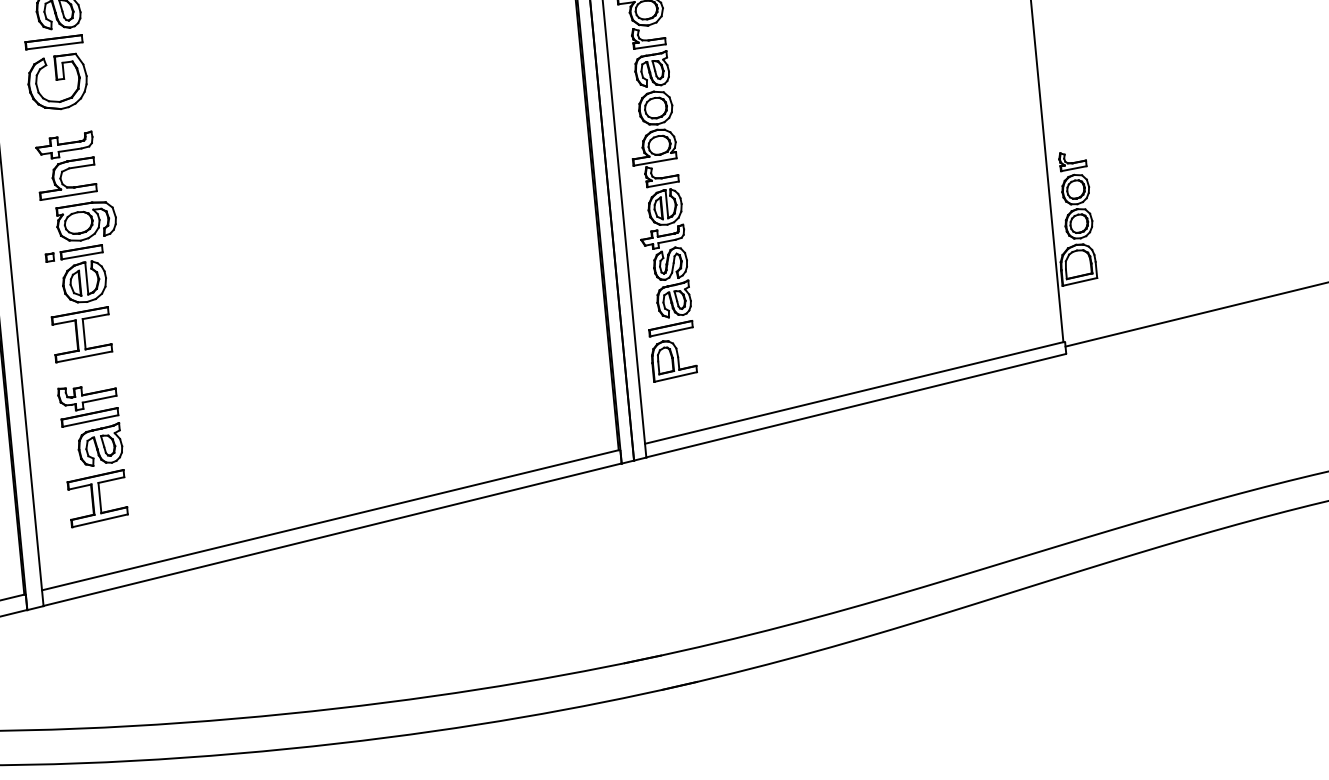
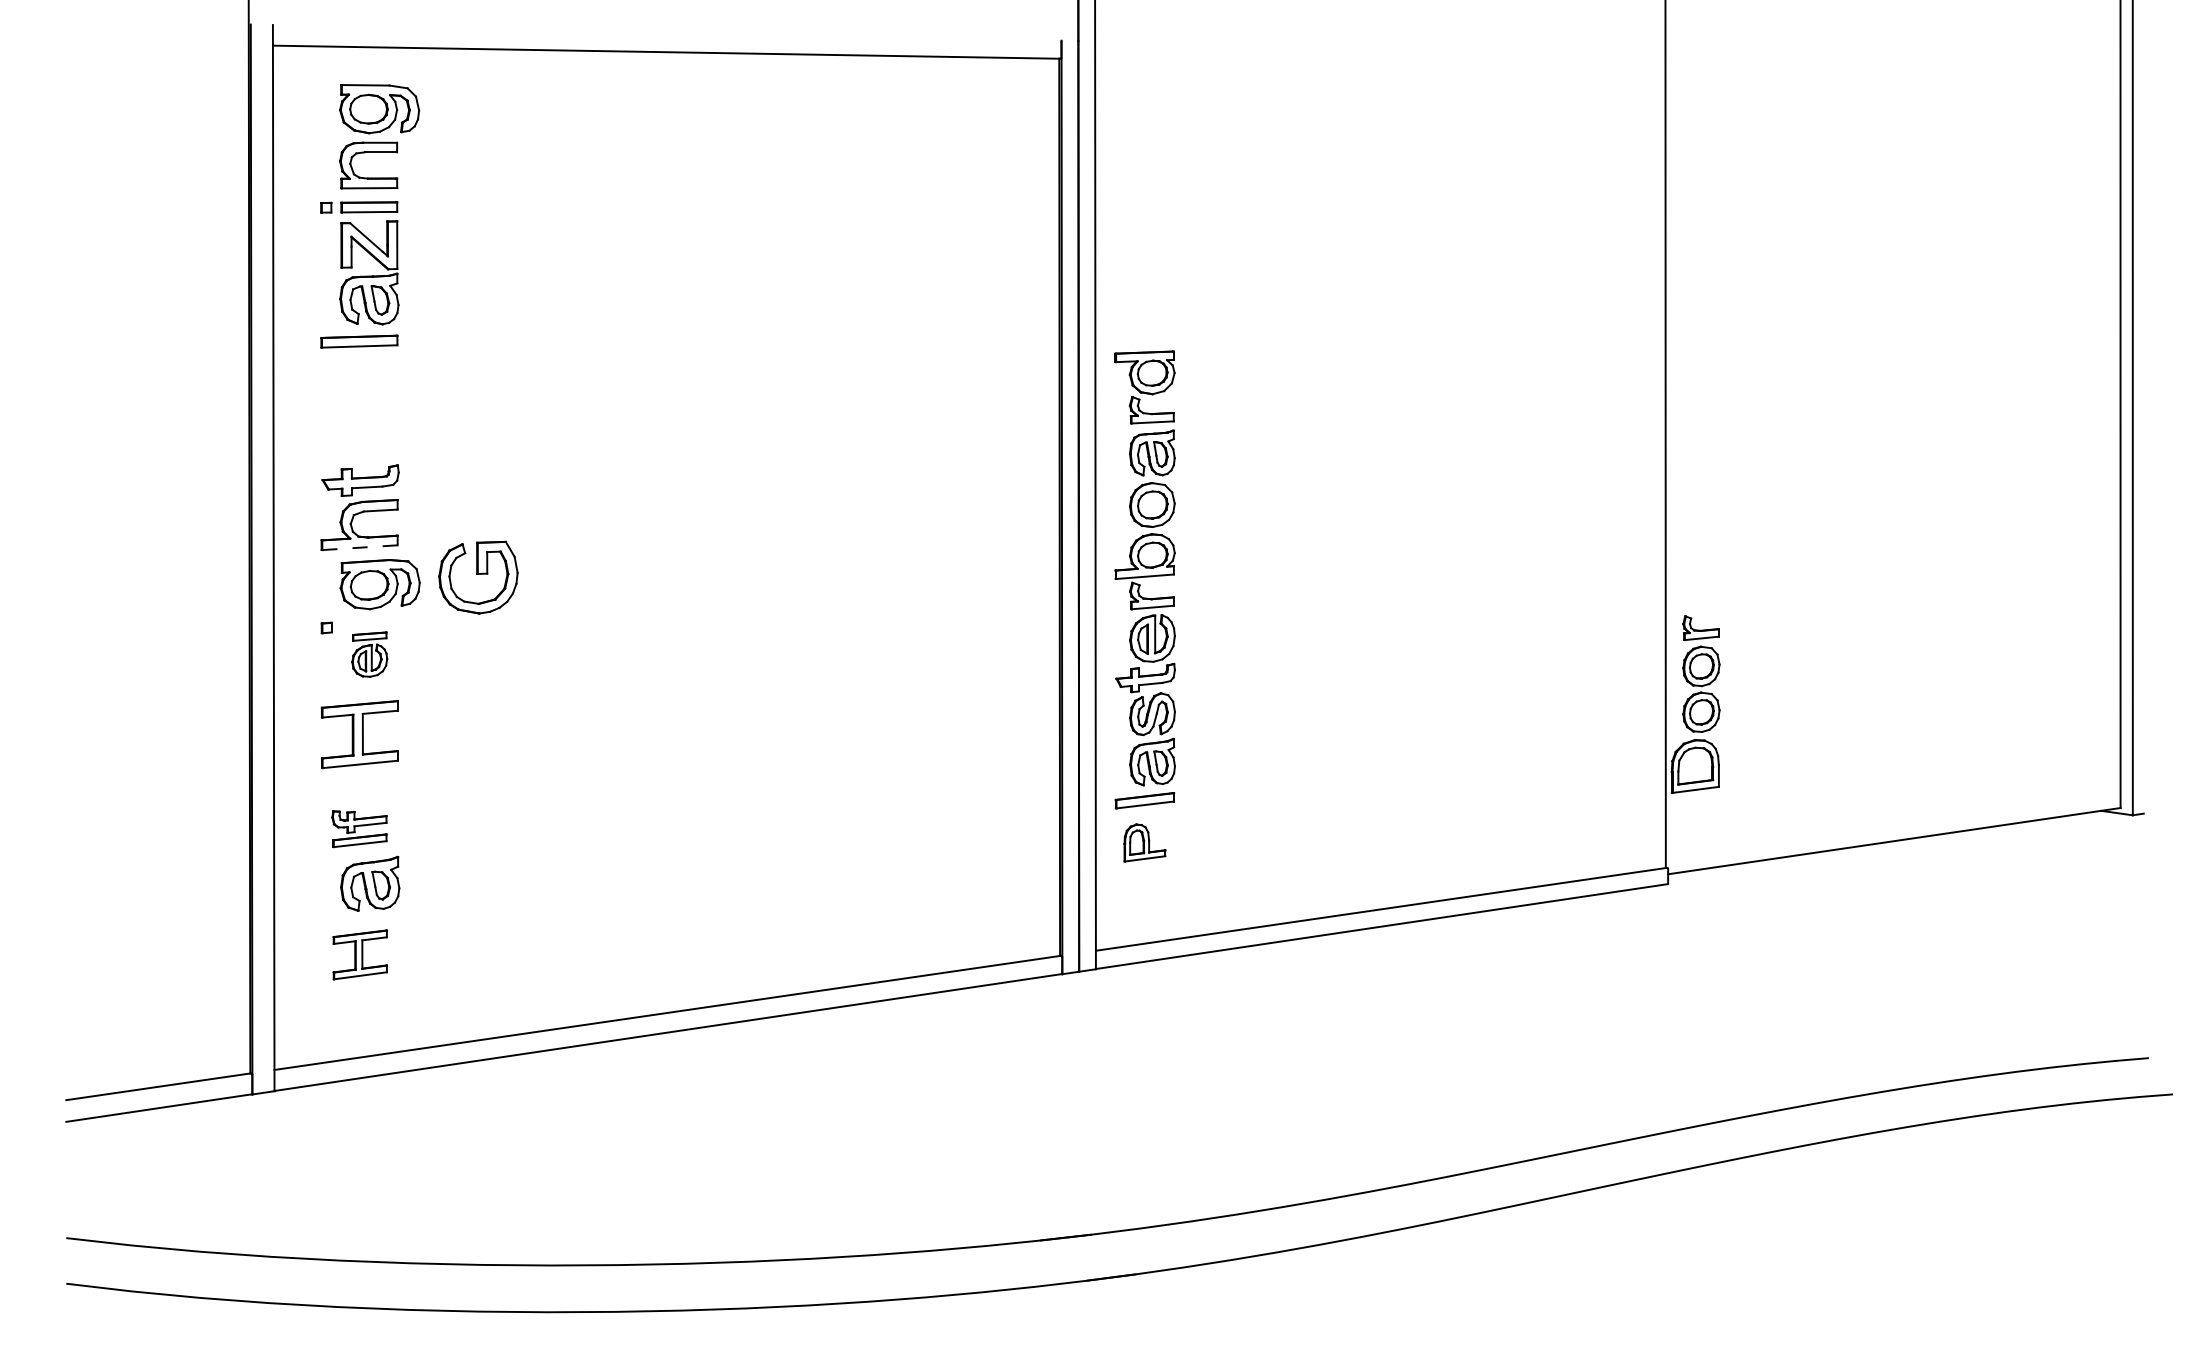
part: (57, 82) -> (478, 577), moved
line: (69, 195) -> (360, 547), solid -> dashed
part: (83, 274) -> (369, 654), size x0.6
part: (673, 359) -> (1144, 842), size x0.7
part: (88, 404) -> (359, 828), size x0.7
part: (97, 498) -> (360, 954), size x0.7

